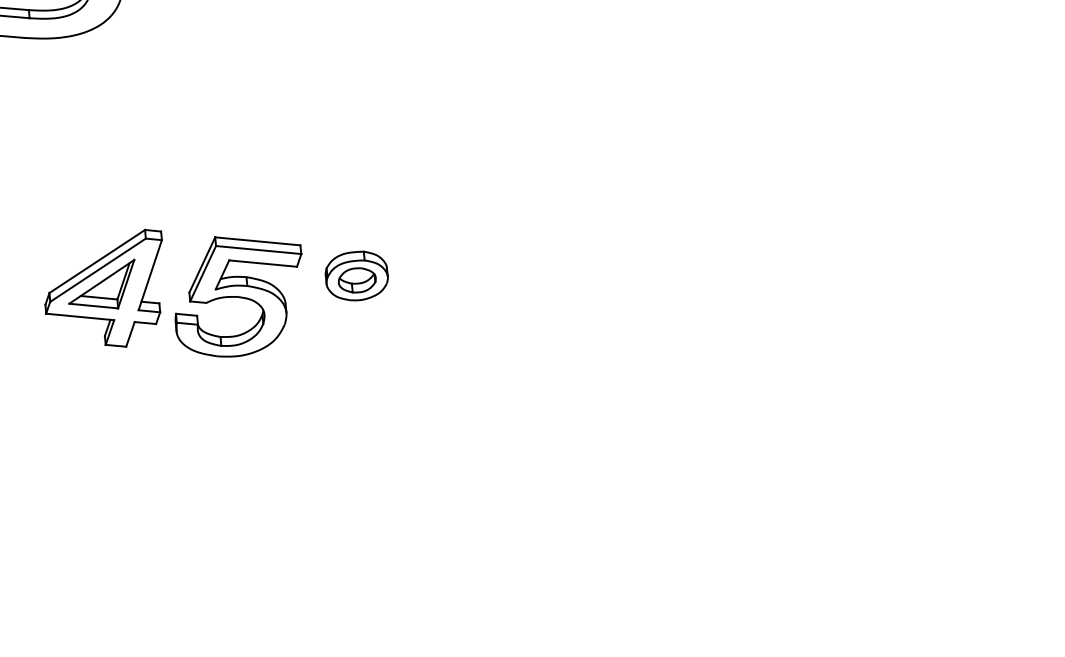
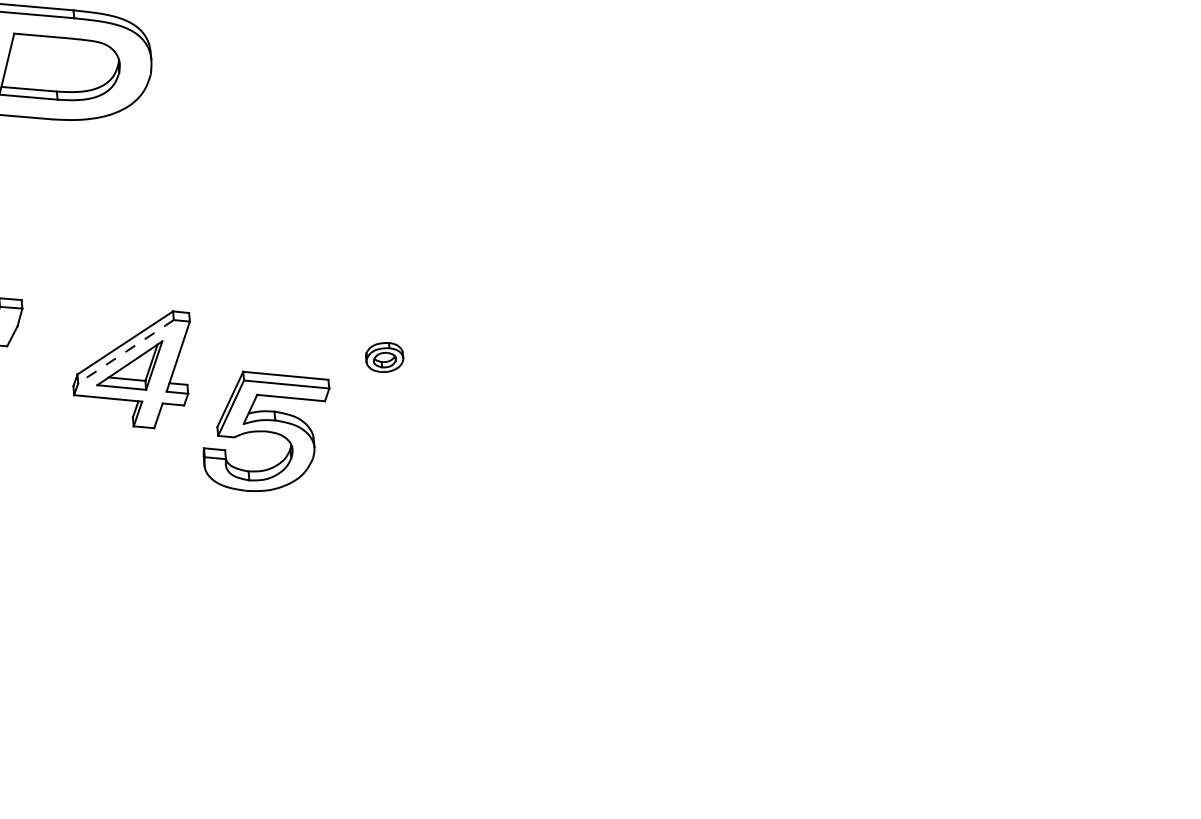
line: (97, 271) -> (125, 352), solid -> dashed
part: (356, 276) -> (384, 357), size x0.6
part: (238, 296) -> (266, 430), moved

